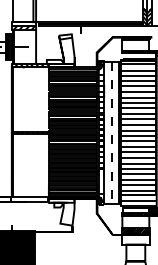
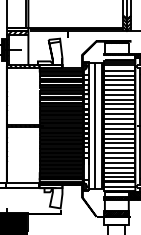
line: (111, 132) -> (95, 125), dashed -> solid

